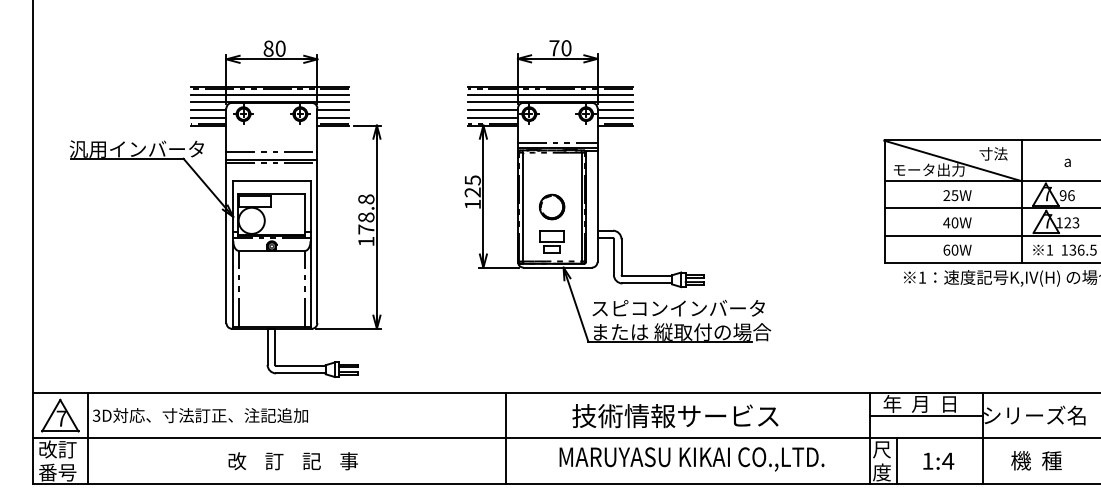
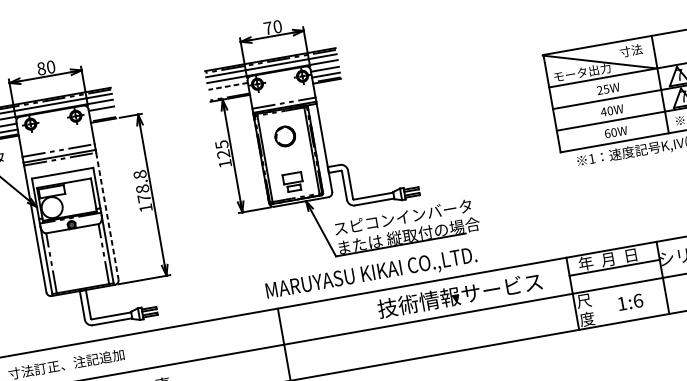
line: (493, 110) -> (228, 86), solid -> dashed
line: (333, 117) -> (102, 114), removed
line: (492, 117) -> (228, 92), removed
part: (552, 206) -> (285, 135), moved
line: (317, 243) -> (107, 216), solid -> dashed
text: (675, 416) -> (460, 295), moved
text: (691, 459) -> (371, 274), moved
line: (897, 460) -> (597, 307), removed
text: (948, 460) -> (638, 300), 1:4 -> 1:6

